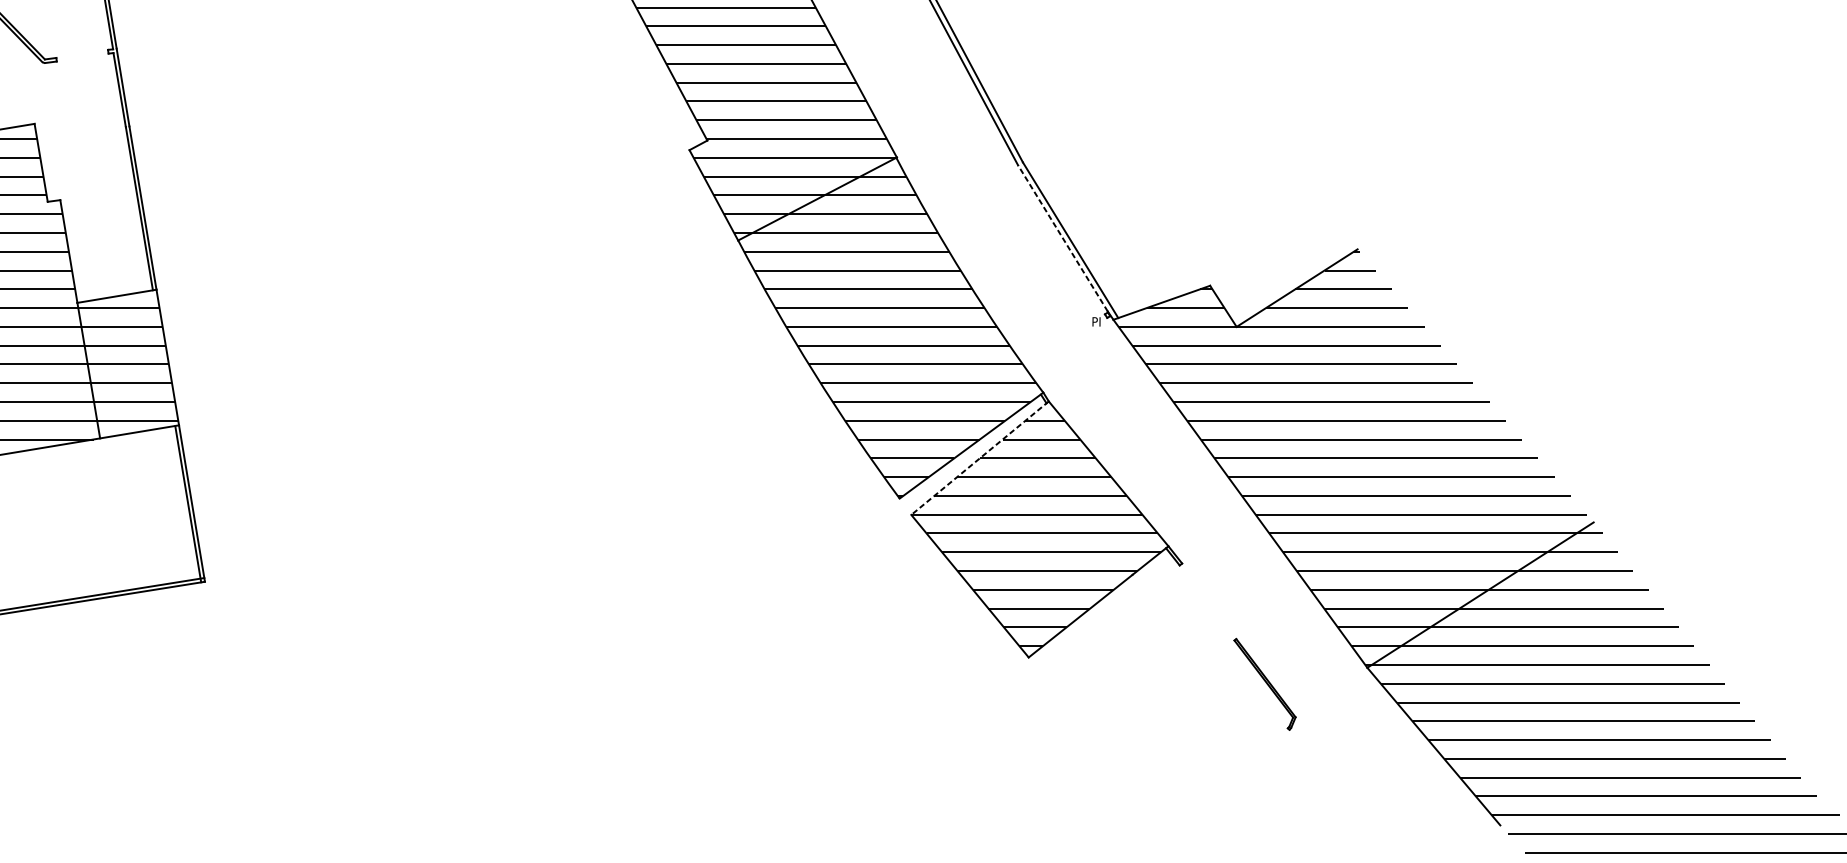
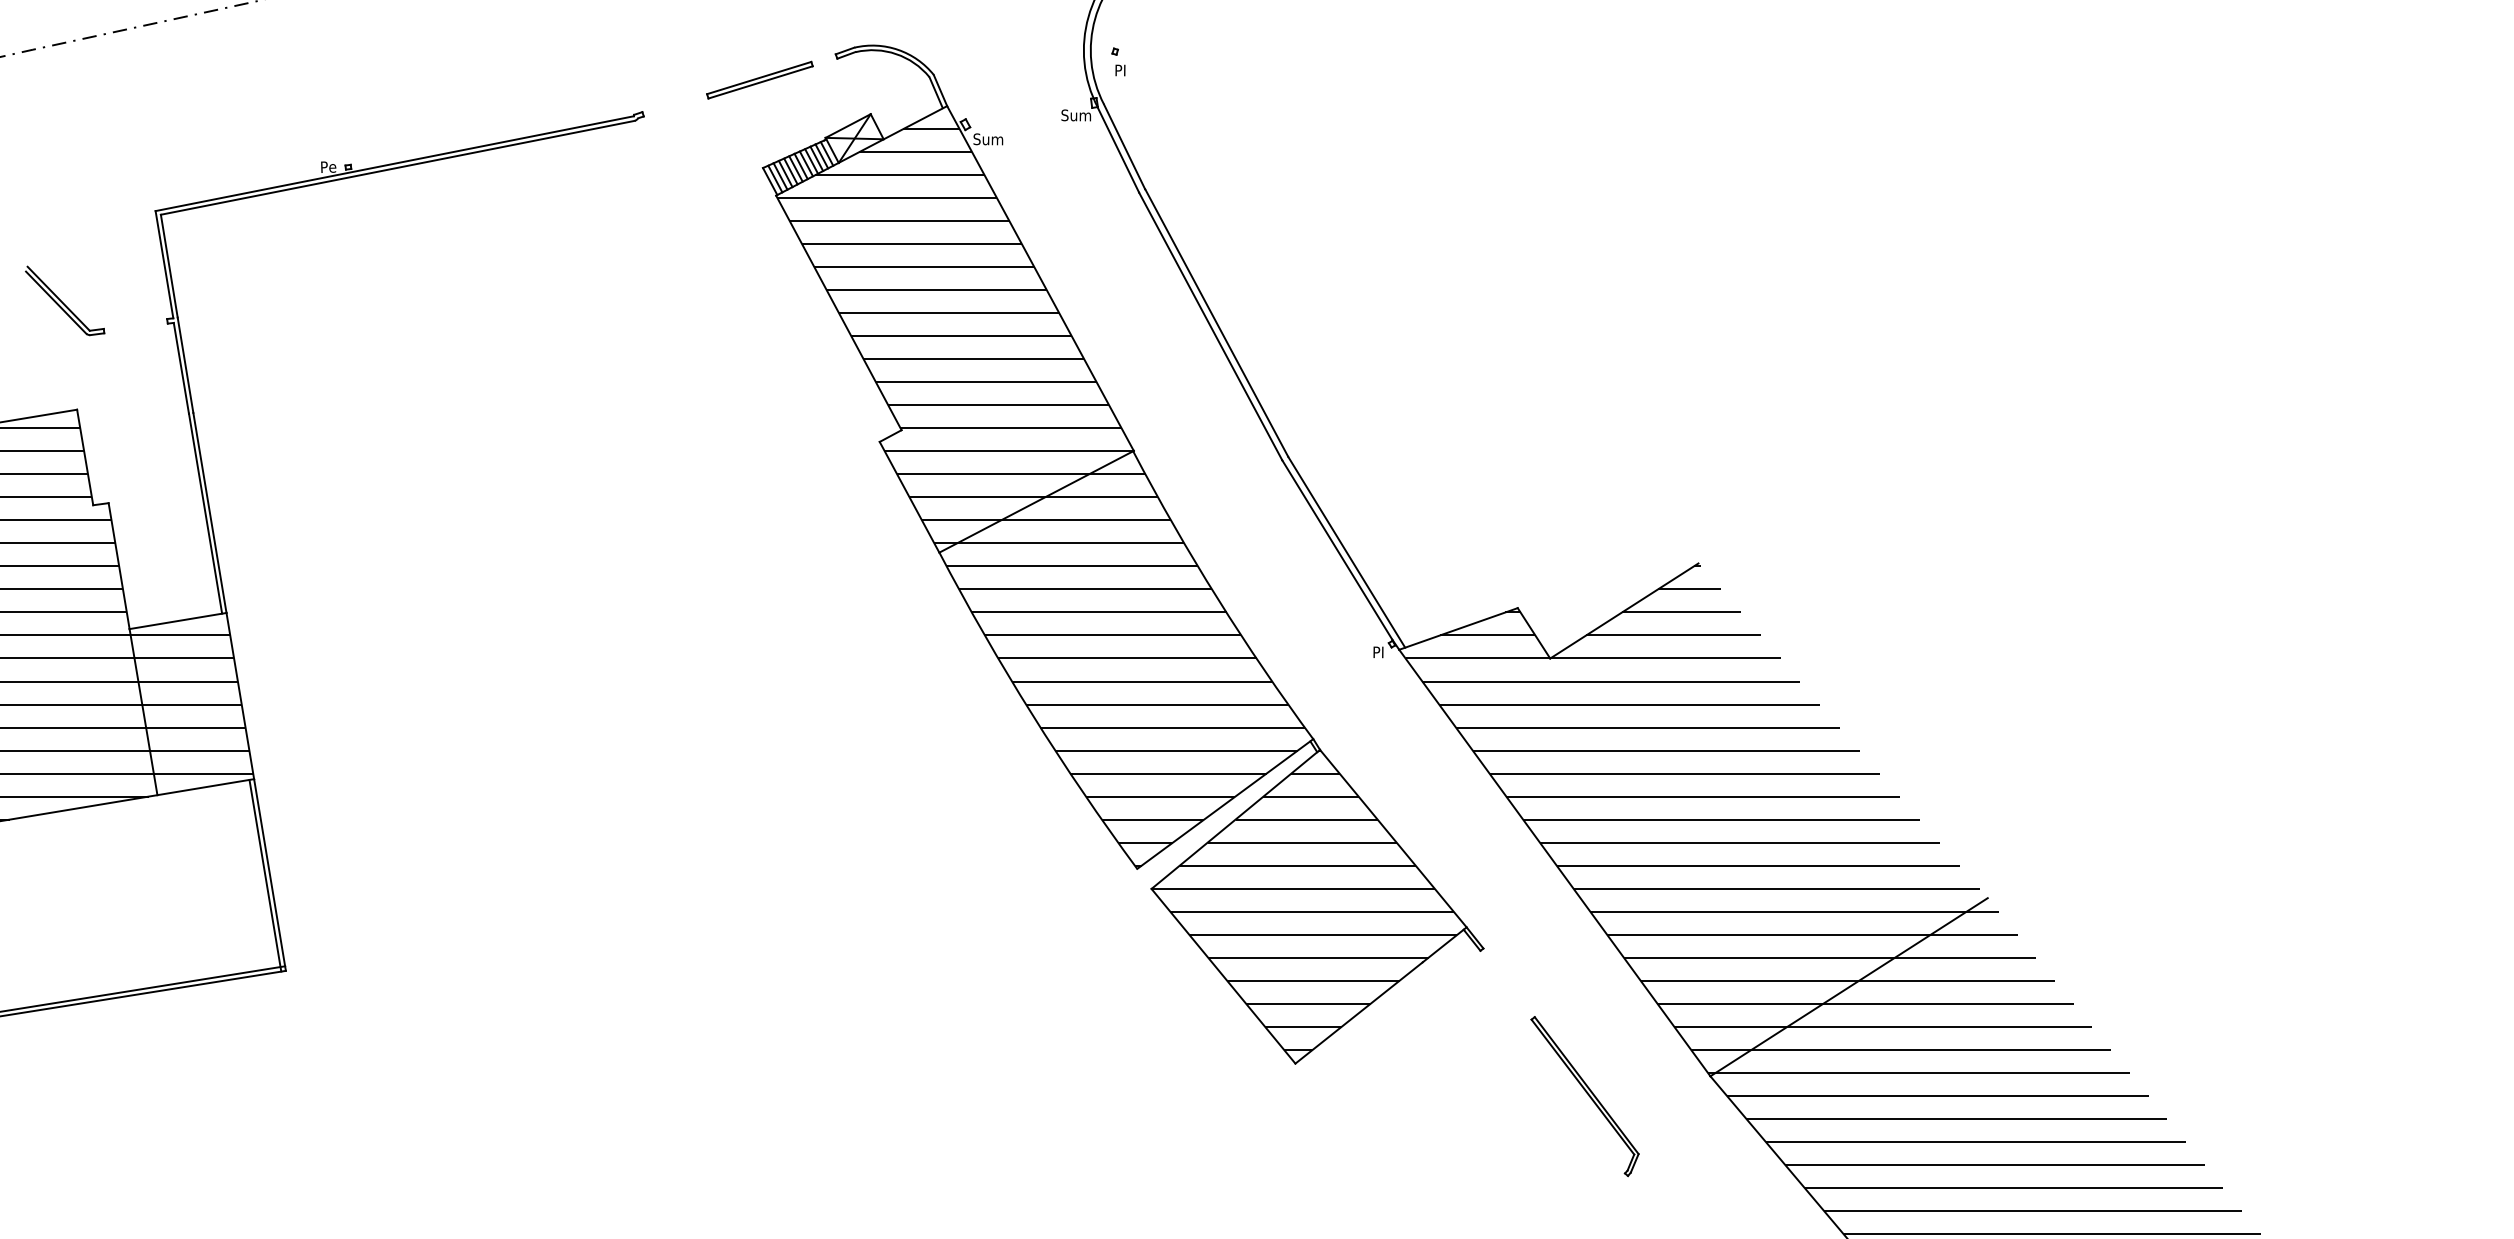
line: (1063, 237) -> (1337, 549), dashed -> solid
line: (979, 458) -> (1235, 819), dashed -> solid
part: (1264, 684) -> (1584, 1096), size x1.43

